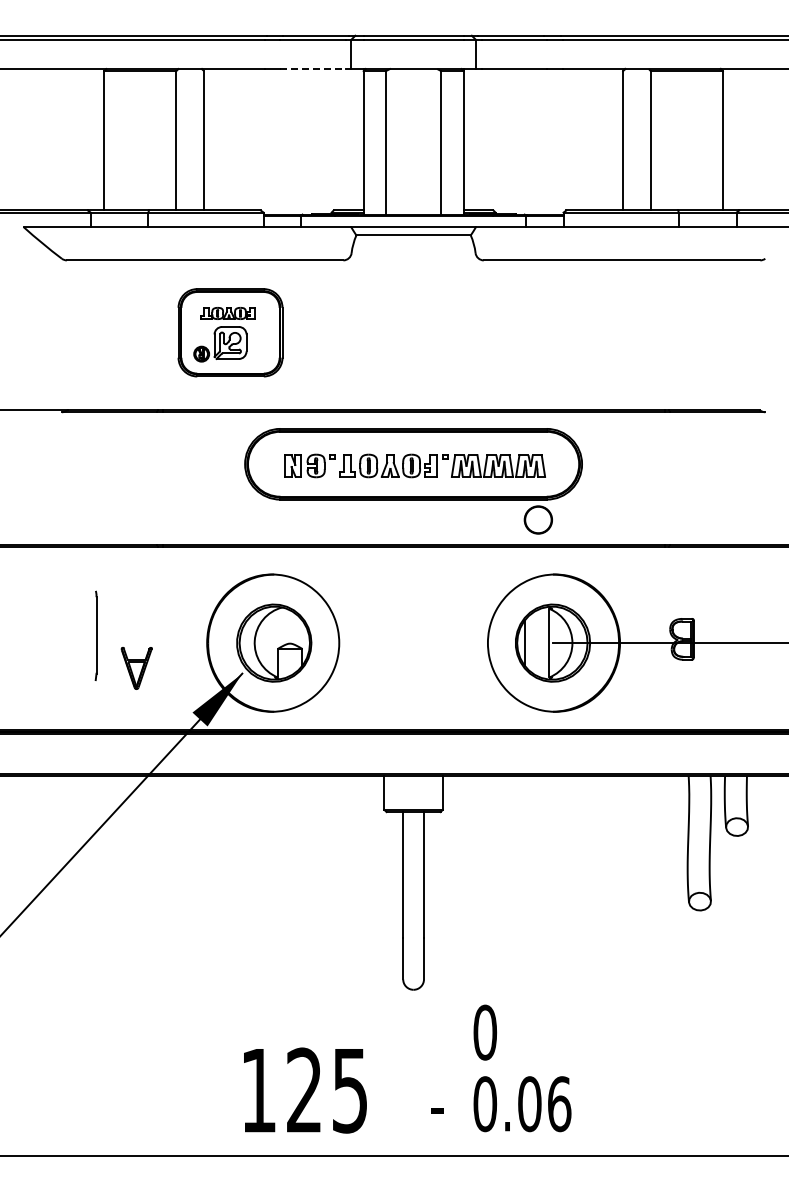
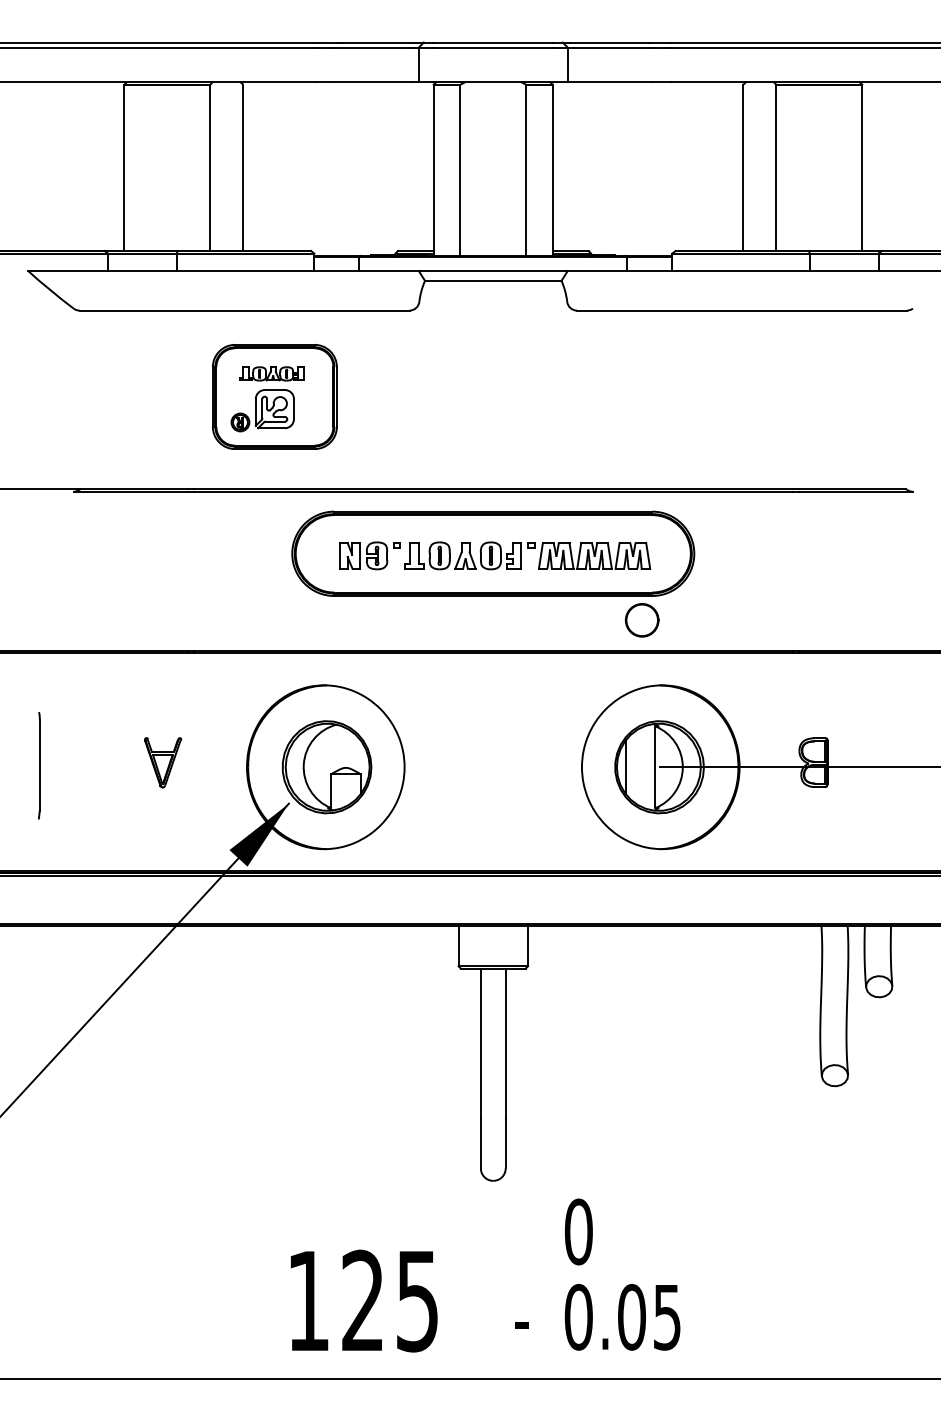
line: (312, 69) -> (372, 82), dashed -> solid
part: (95, 635) -> (38, 765), moved
part: (136, 668) -> (162, 762), moved
text: (559, 1104) -> (667, 1317), 0.06 -> 0.05

